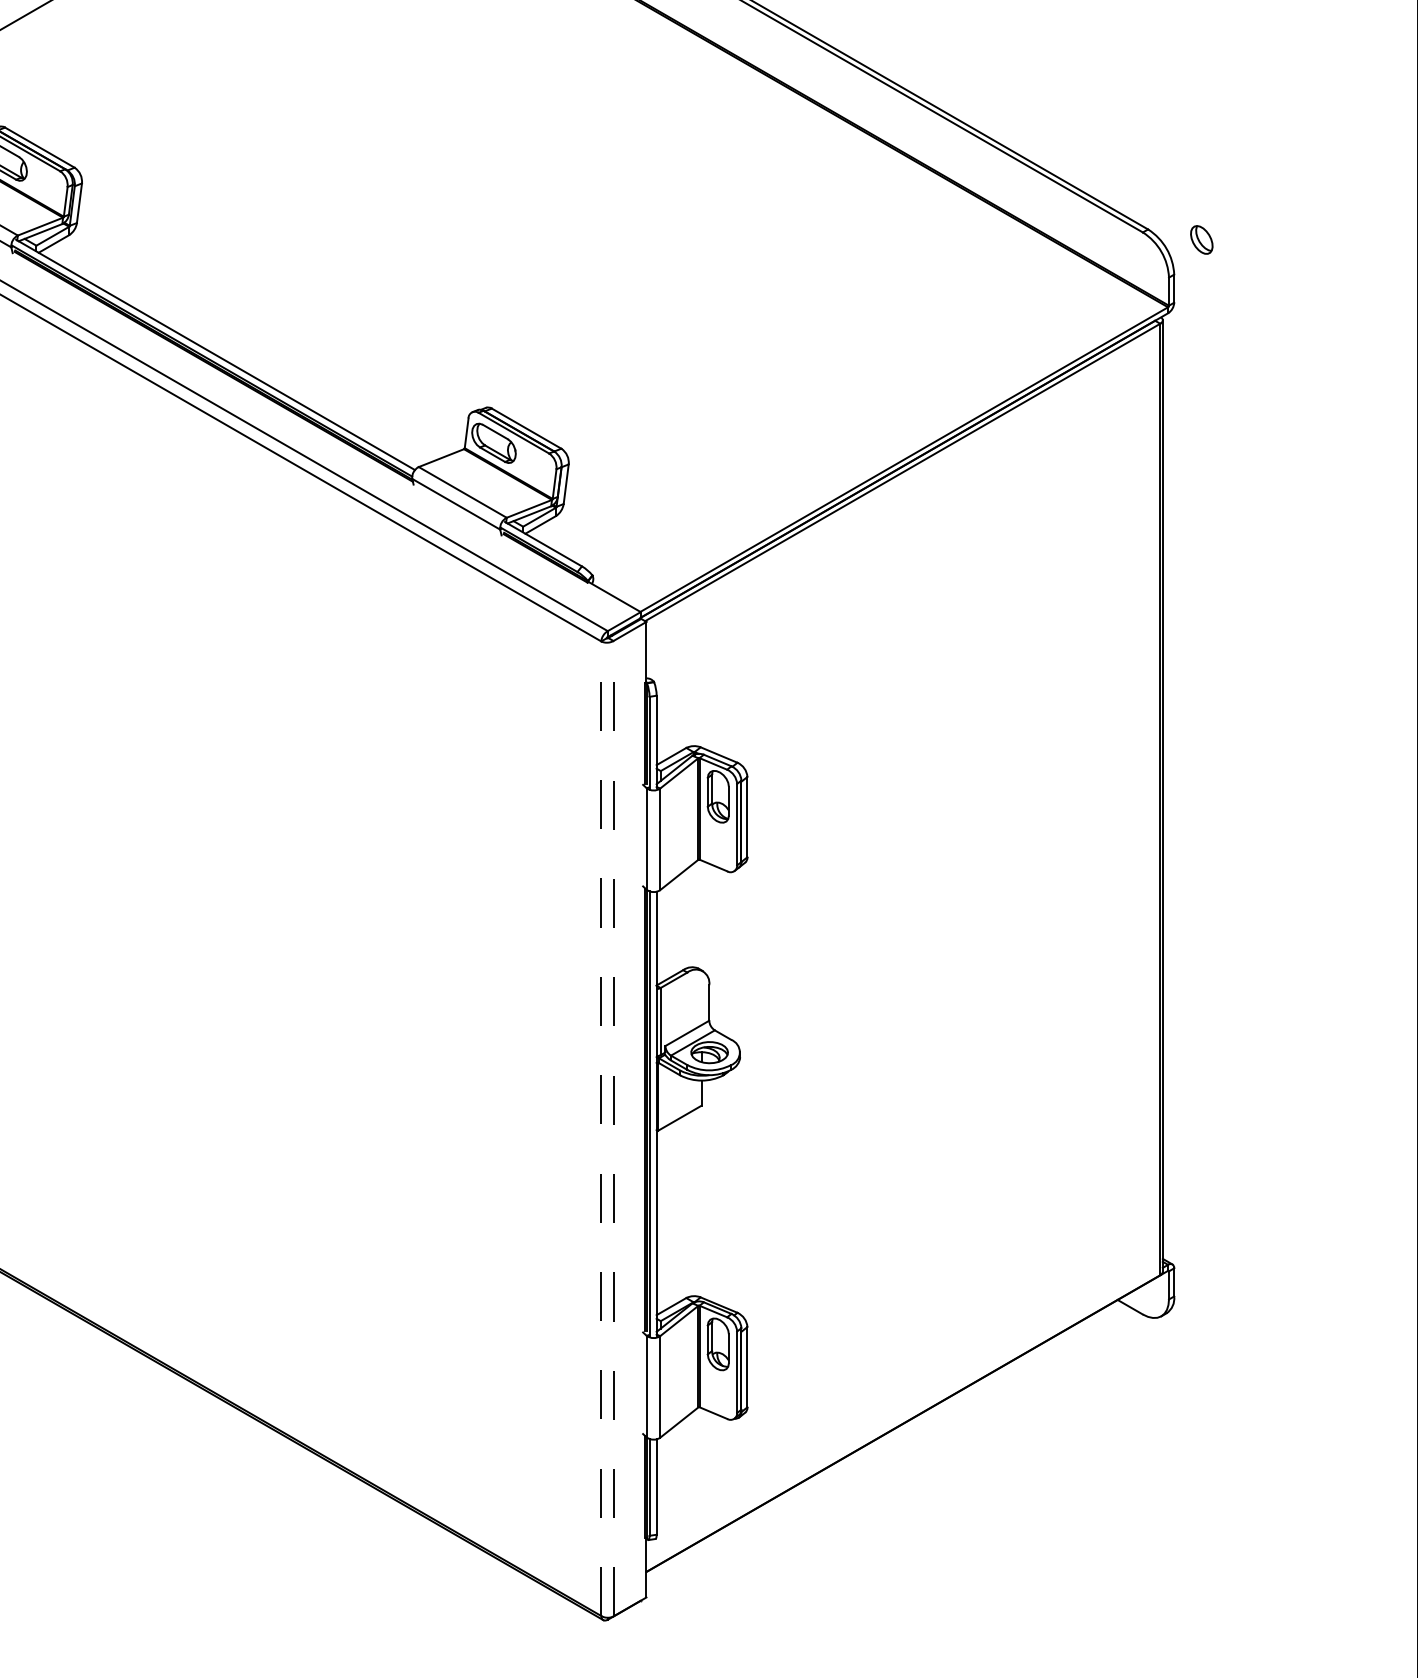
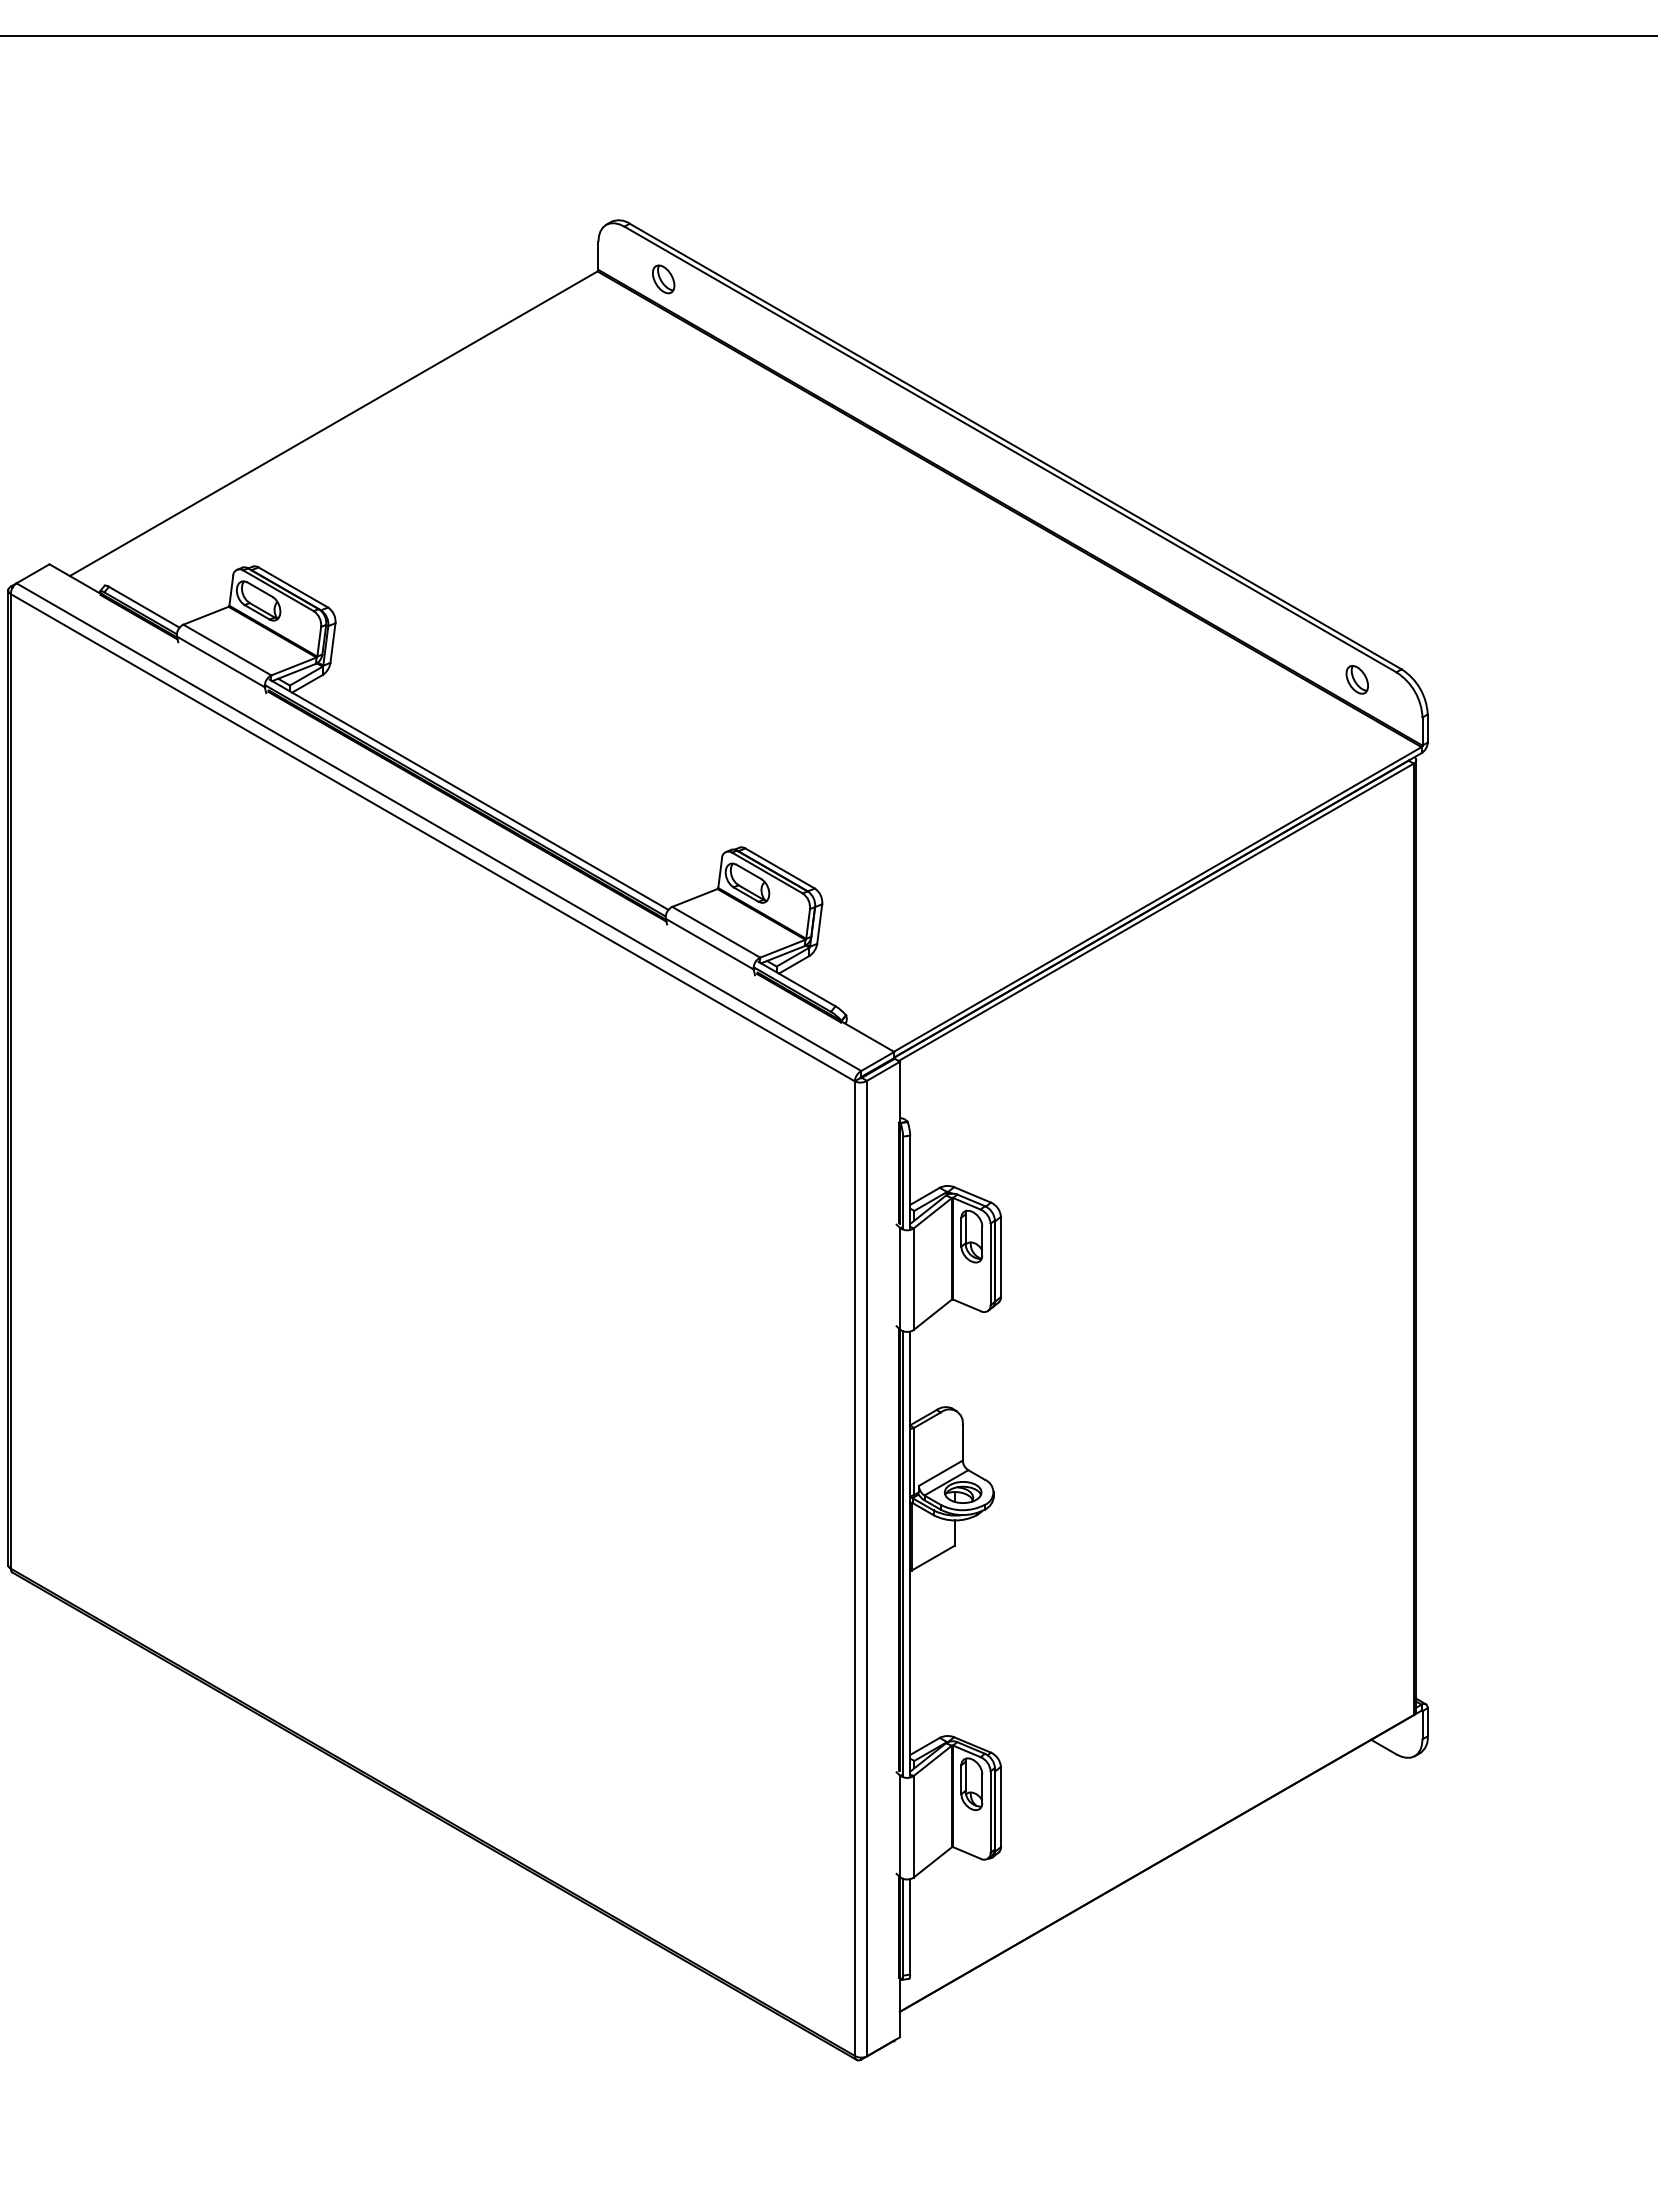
part: (1201, 239) -> (1356, 679), moved
line: (601, 1128) -> (854, 1568), dashed -> solid
line: (614, 1128) -> (867, 1568), dashed -> solid

